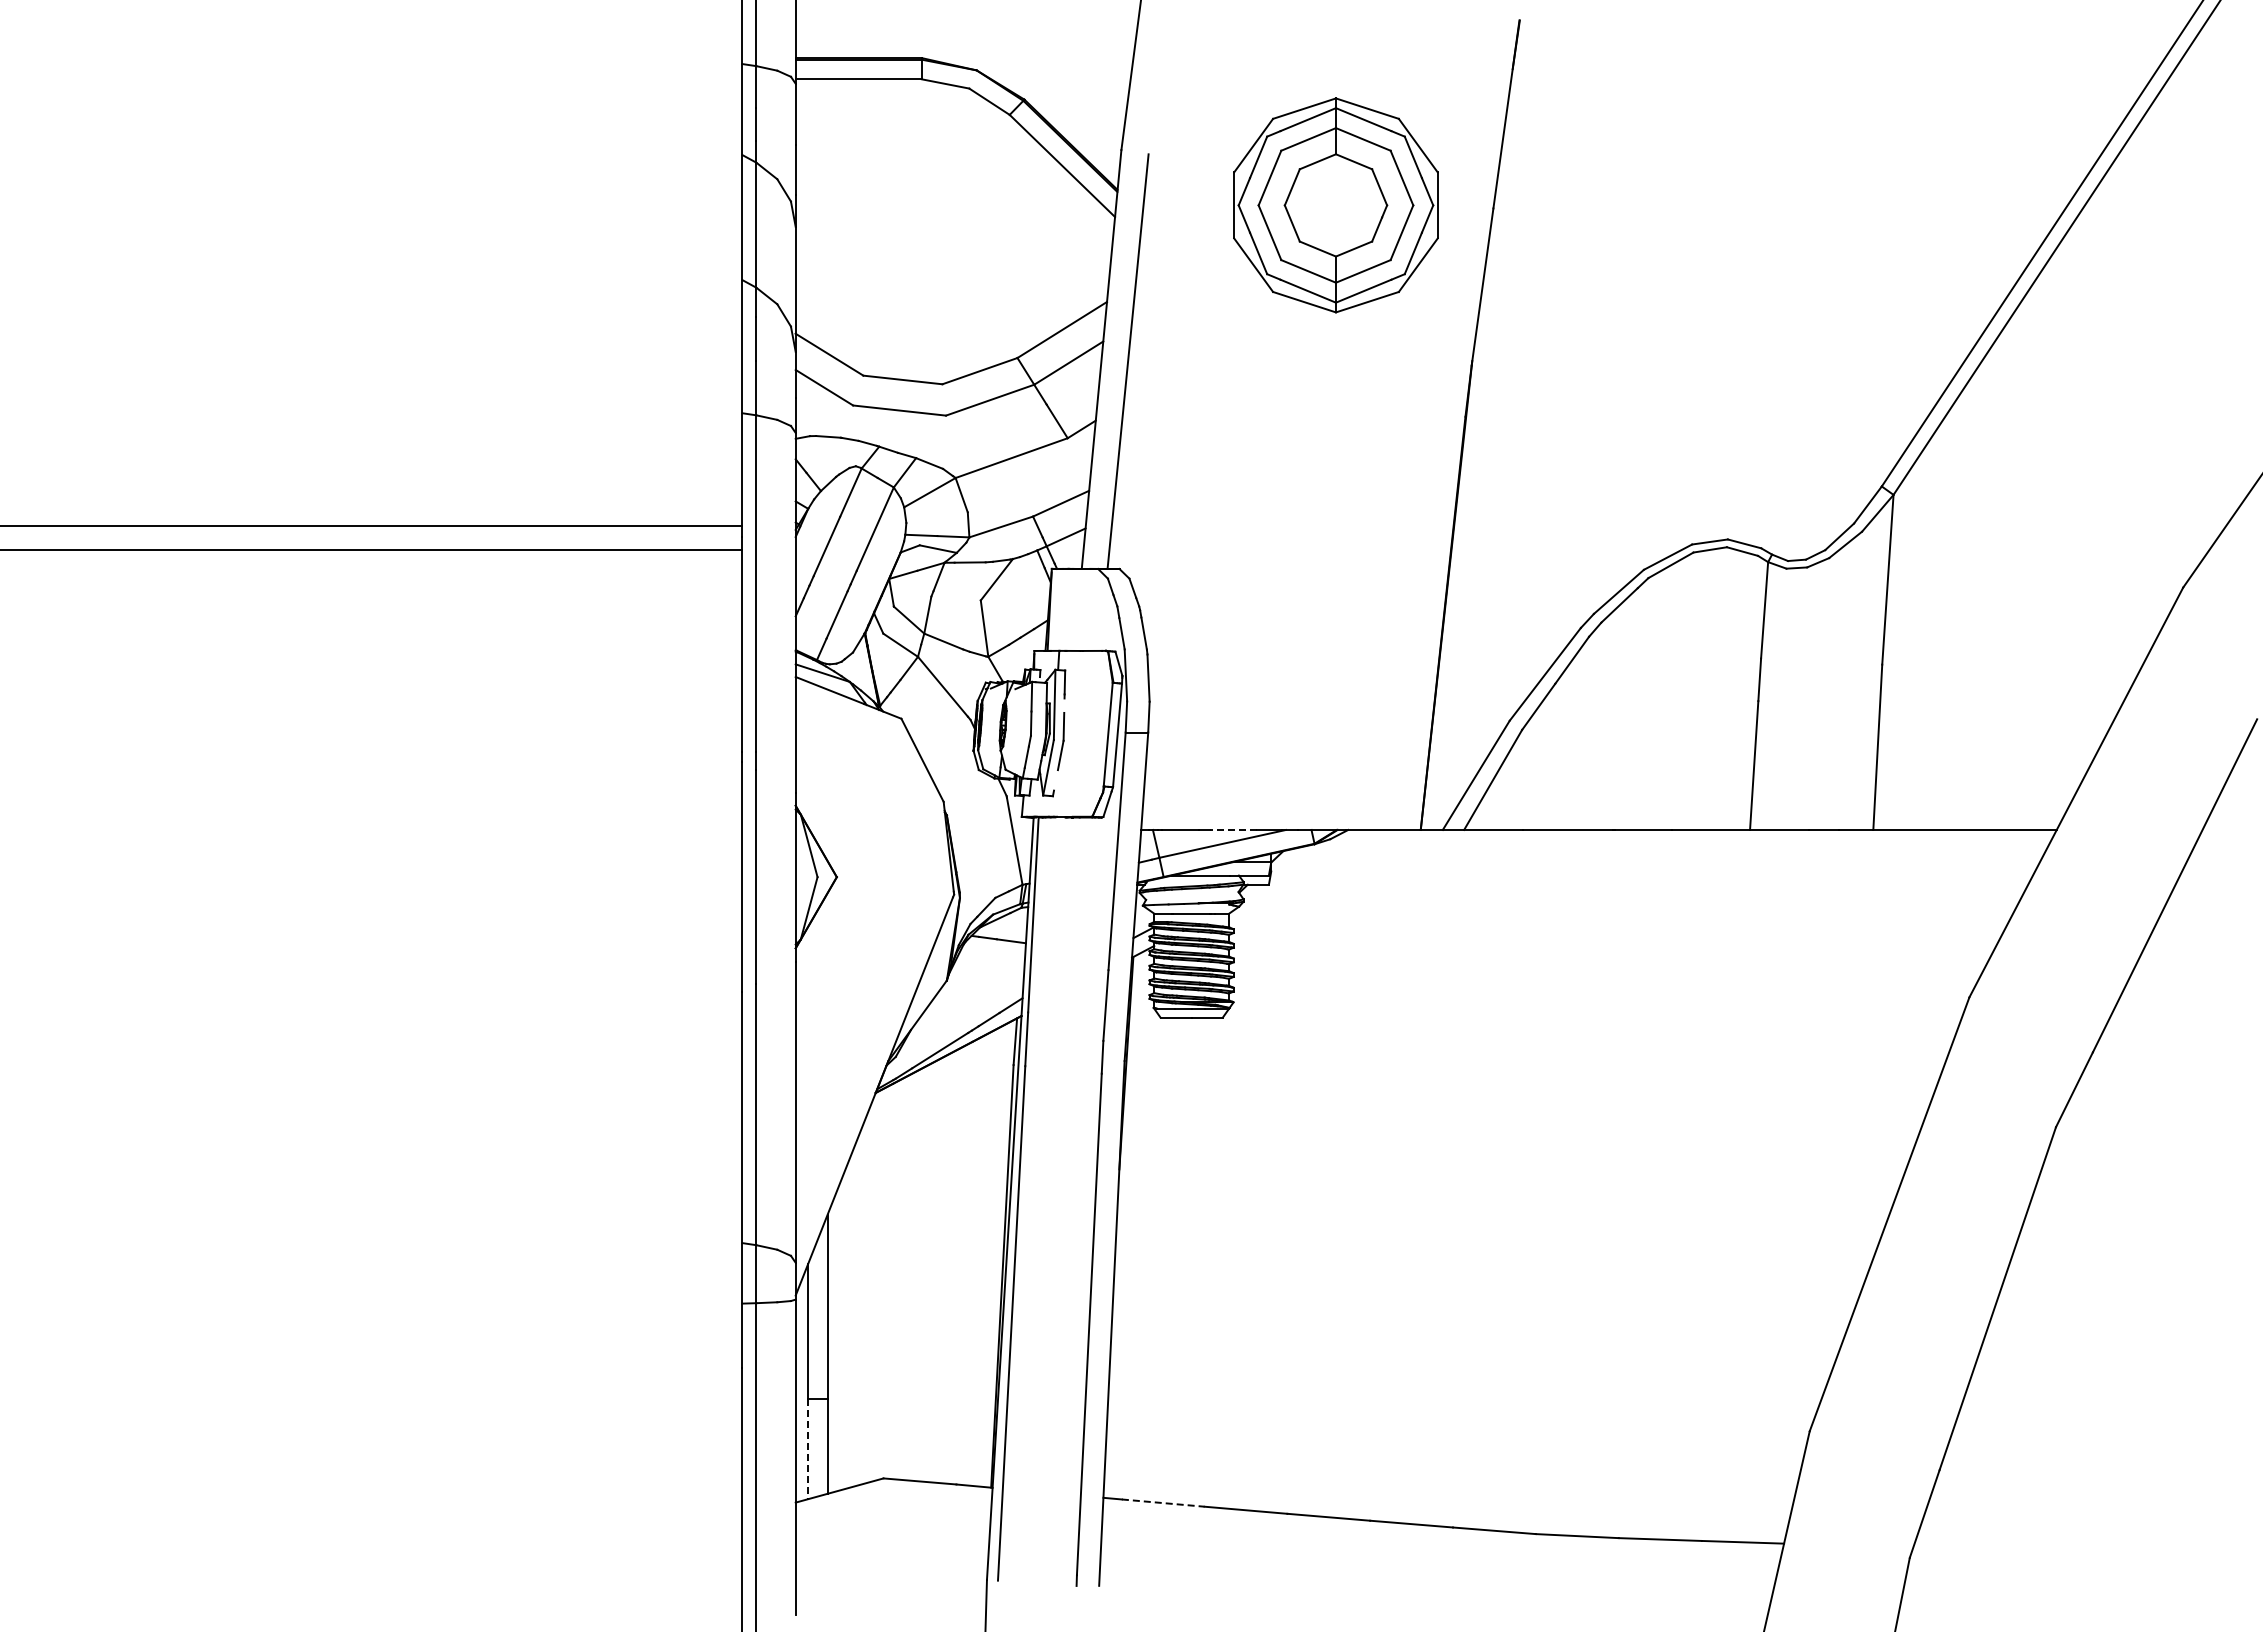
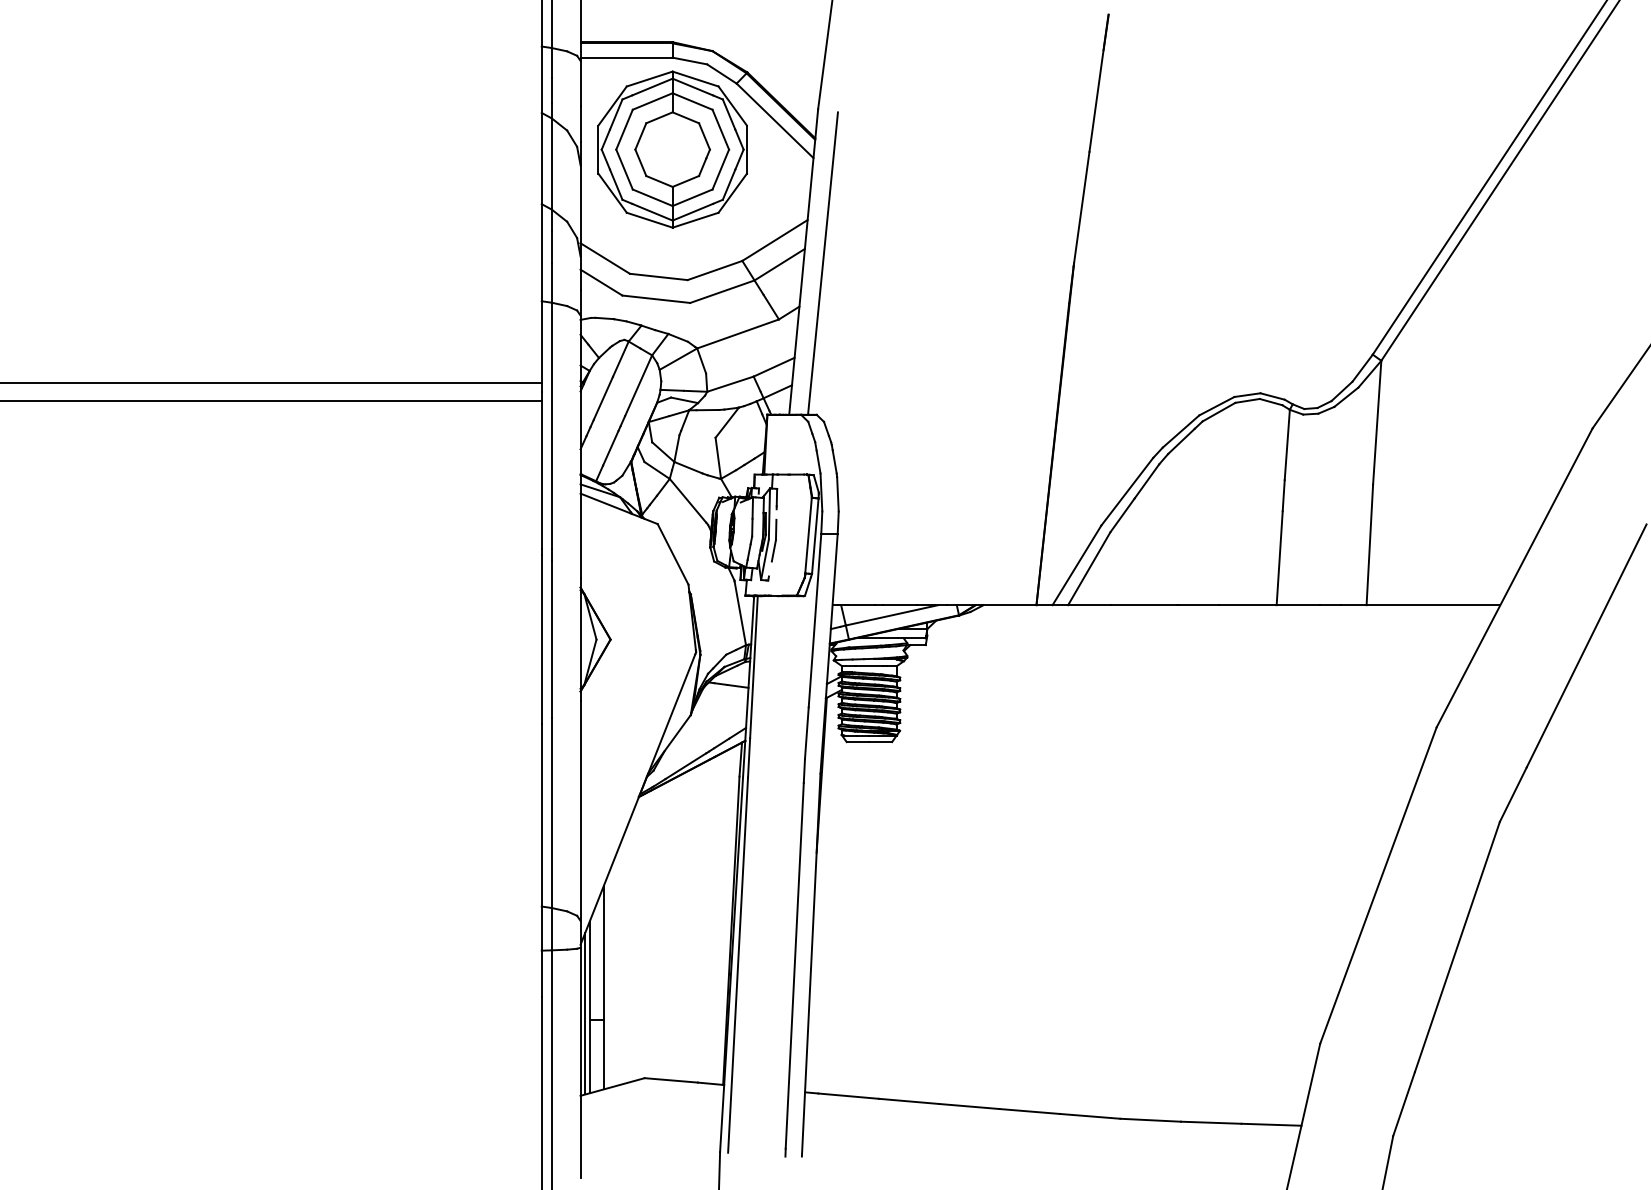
part: (1335, 205) -> (672, 149), moved
line: (1233, 829) -> (899, 604), dashed -> solid
line: (802, 1389) -> (585, 1013), added
line: (808, 1449) -> (589, 1057), dashed -> solid
line: (1163, 1503) -> (848, 1096), dashed -> solid

